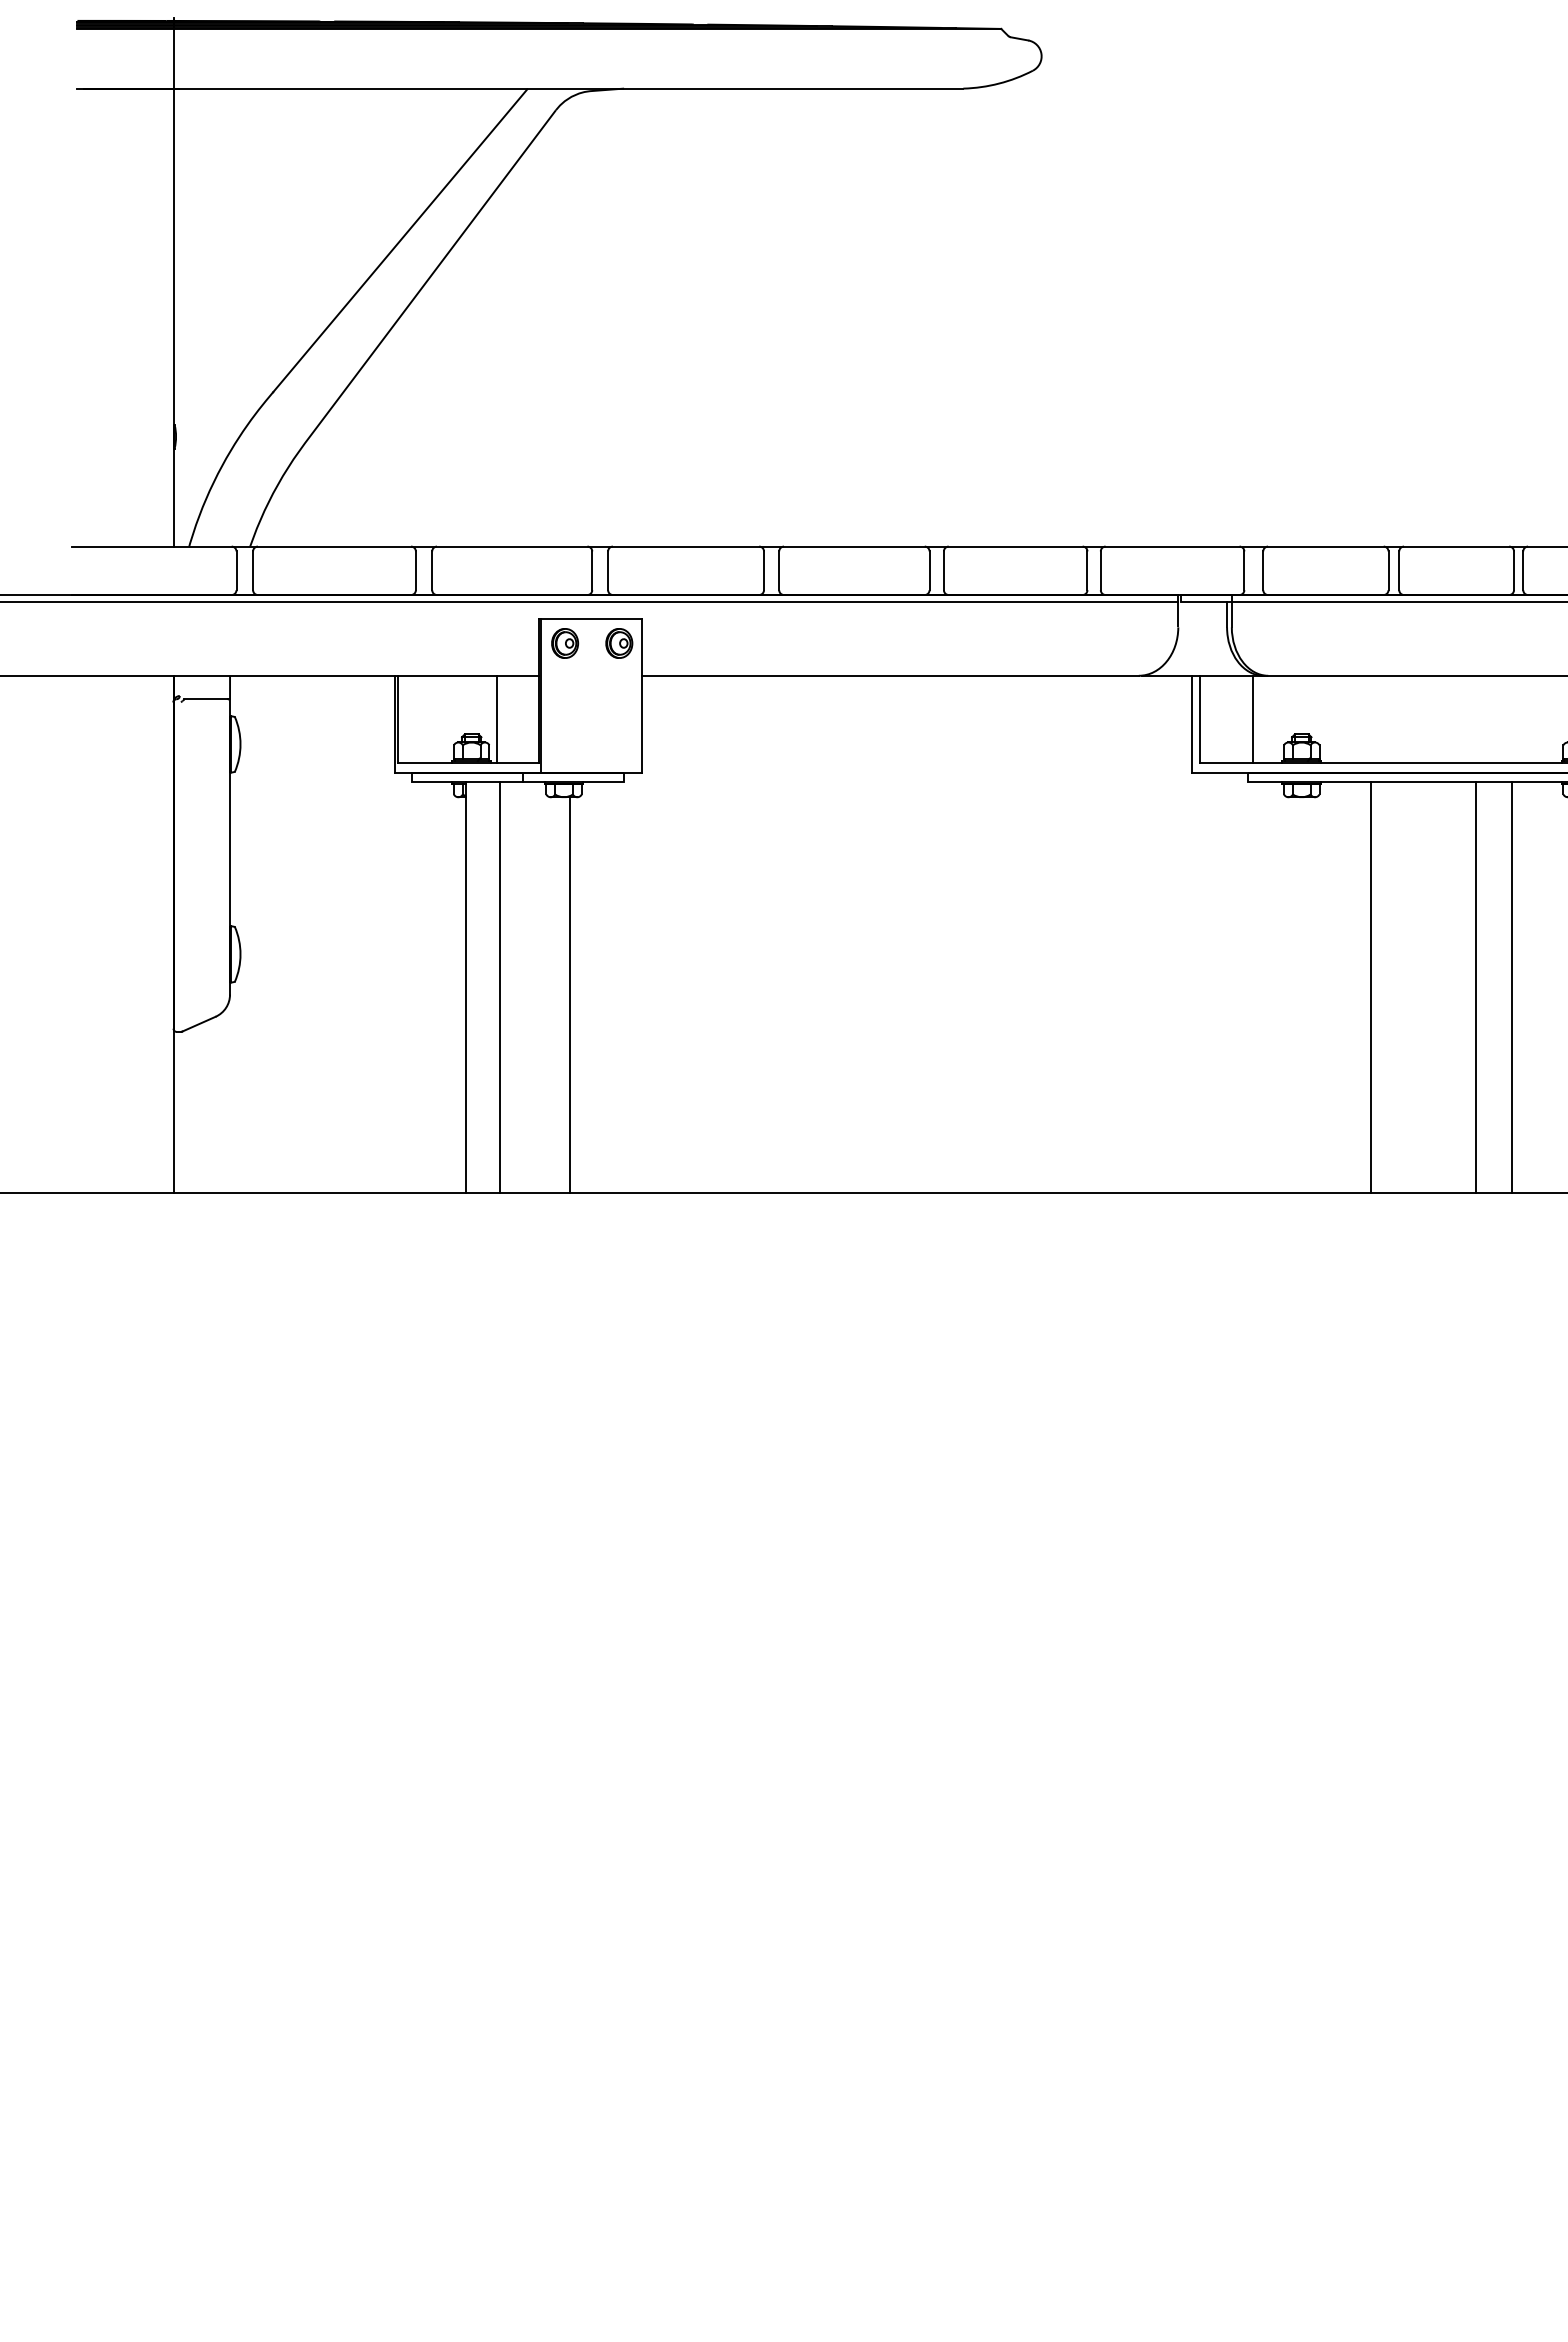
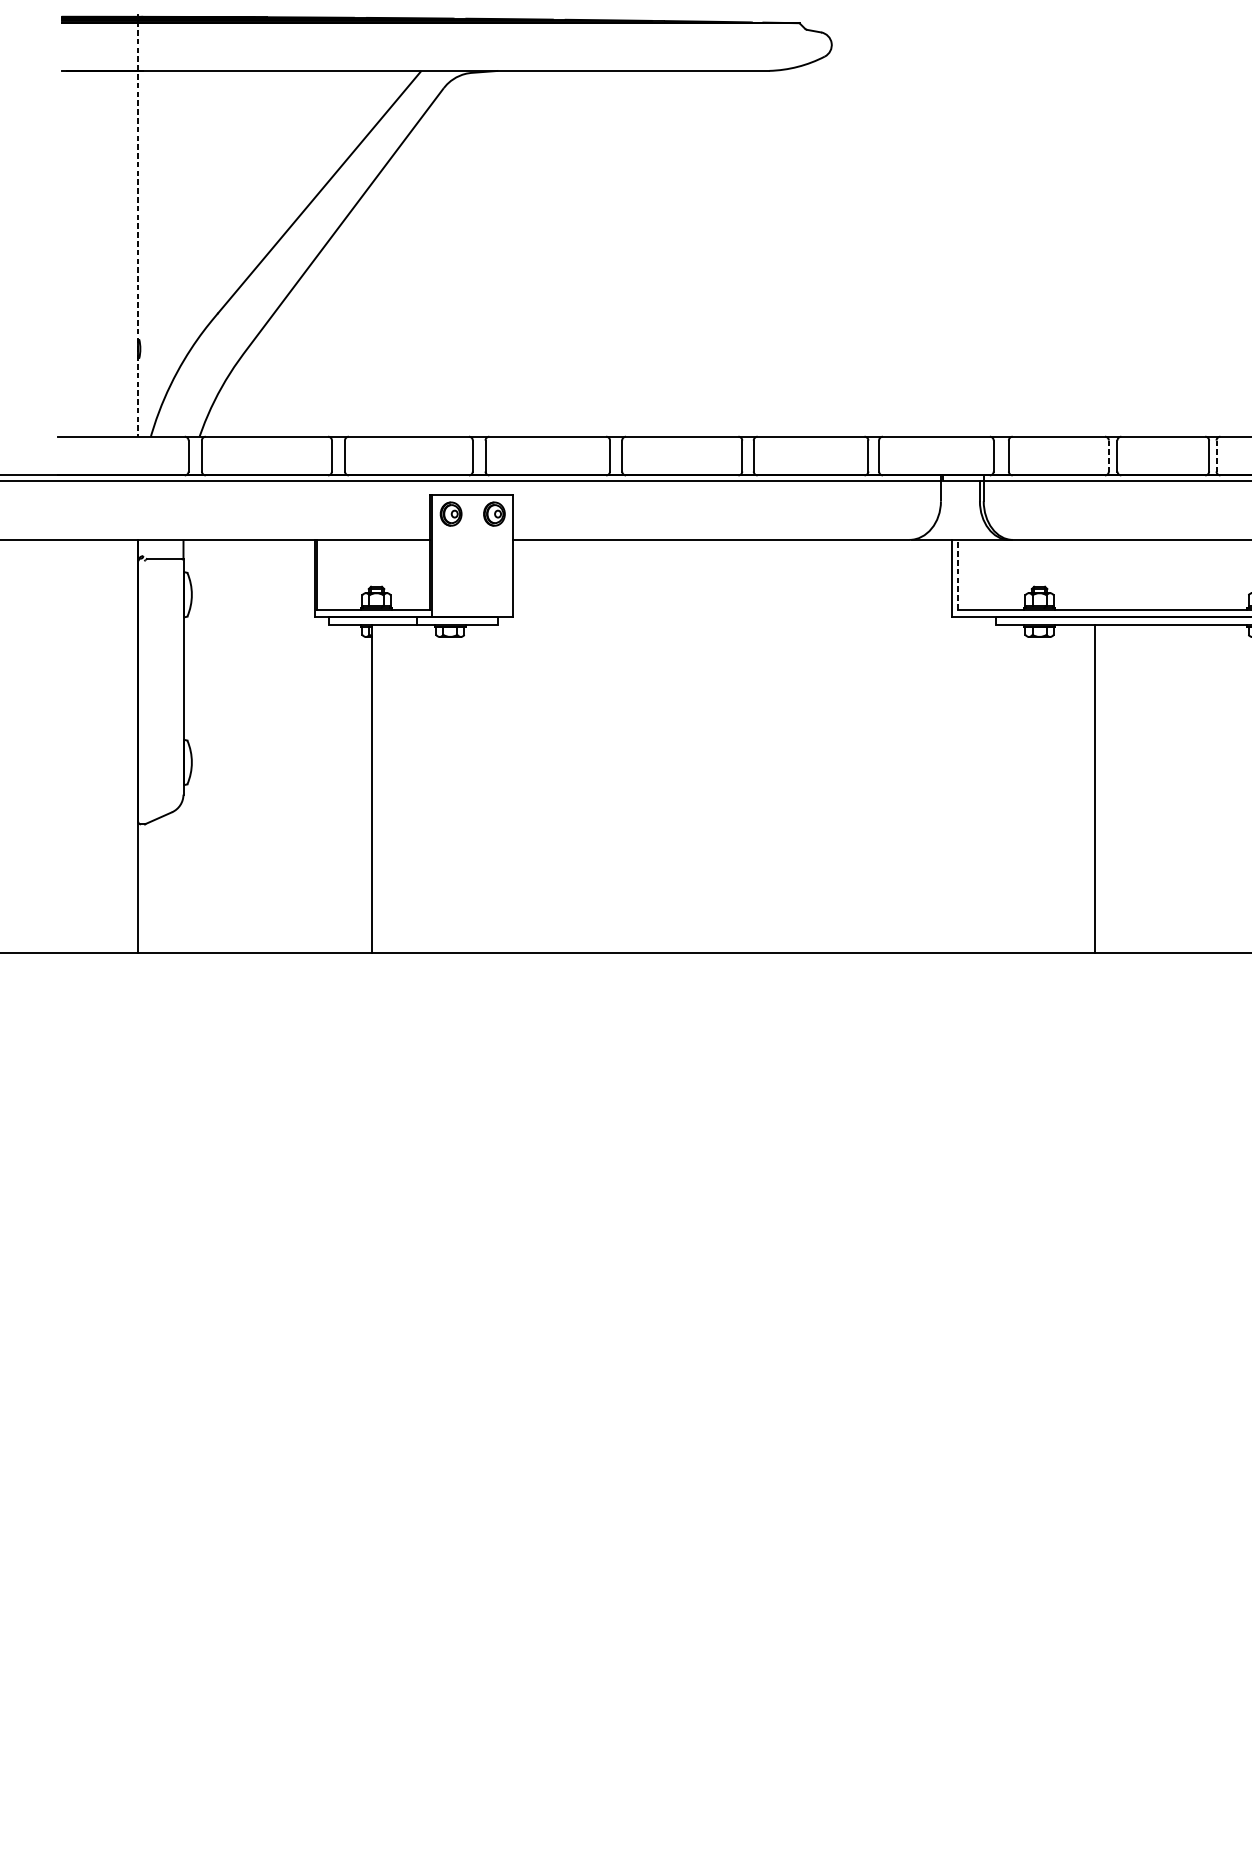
line: (173, 287) -> (138, 229), solid -> dashed
line: (1388, 571) -> (1108, 456), solid -> dashed
line: (1523, 571) -> (1216, 456), solid -> dashed
line: (497, 719) -> (397, 574), removed
line: (1199, 719) -> (957, 574), solid -> dashed
line: (1252, 719) -> (1000, 574), removed
line: (500, 987) -> (399, 788), removed
line: (1475, 987) -> (1178, 788), removed
line: (1512, 987) -> (1207, 788), removed
line: (569, 994) -> (454, 794), removed

